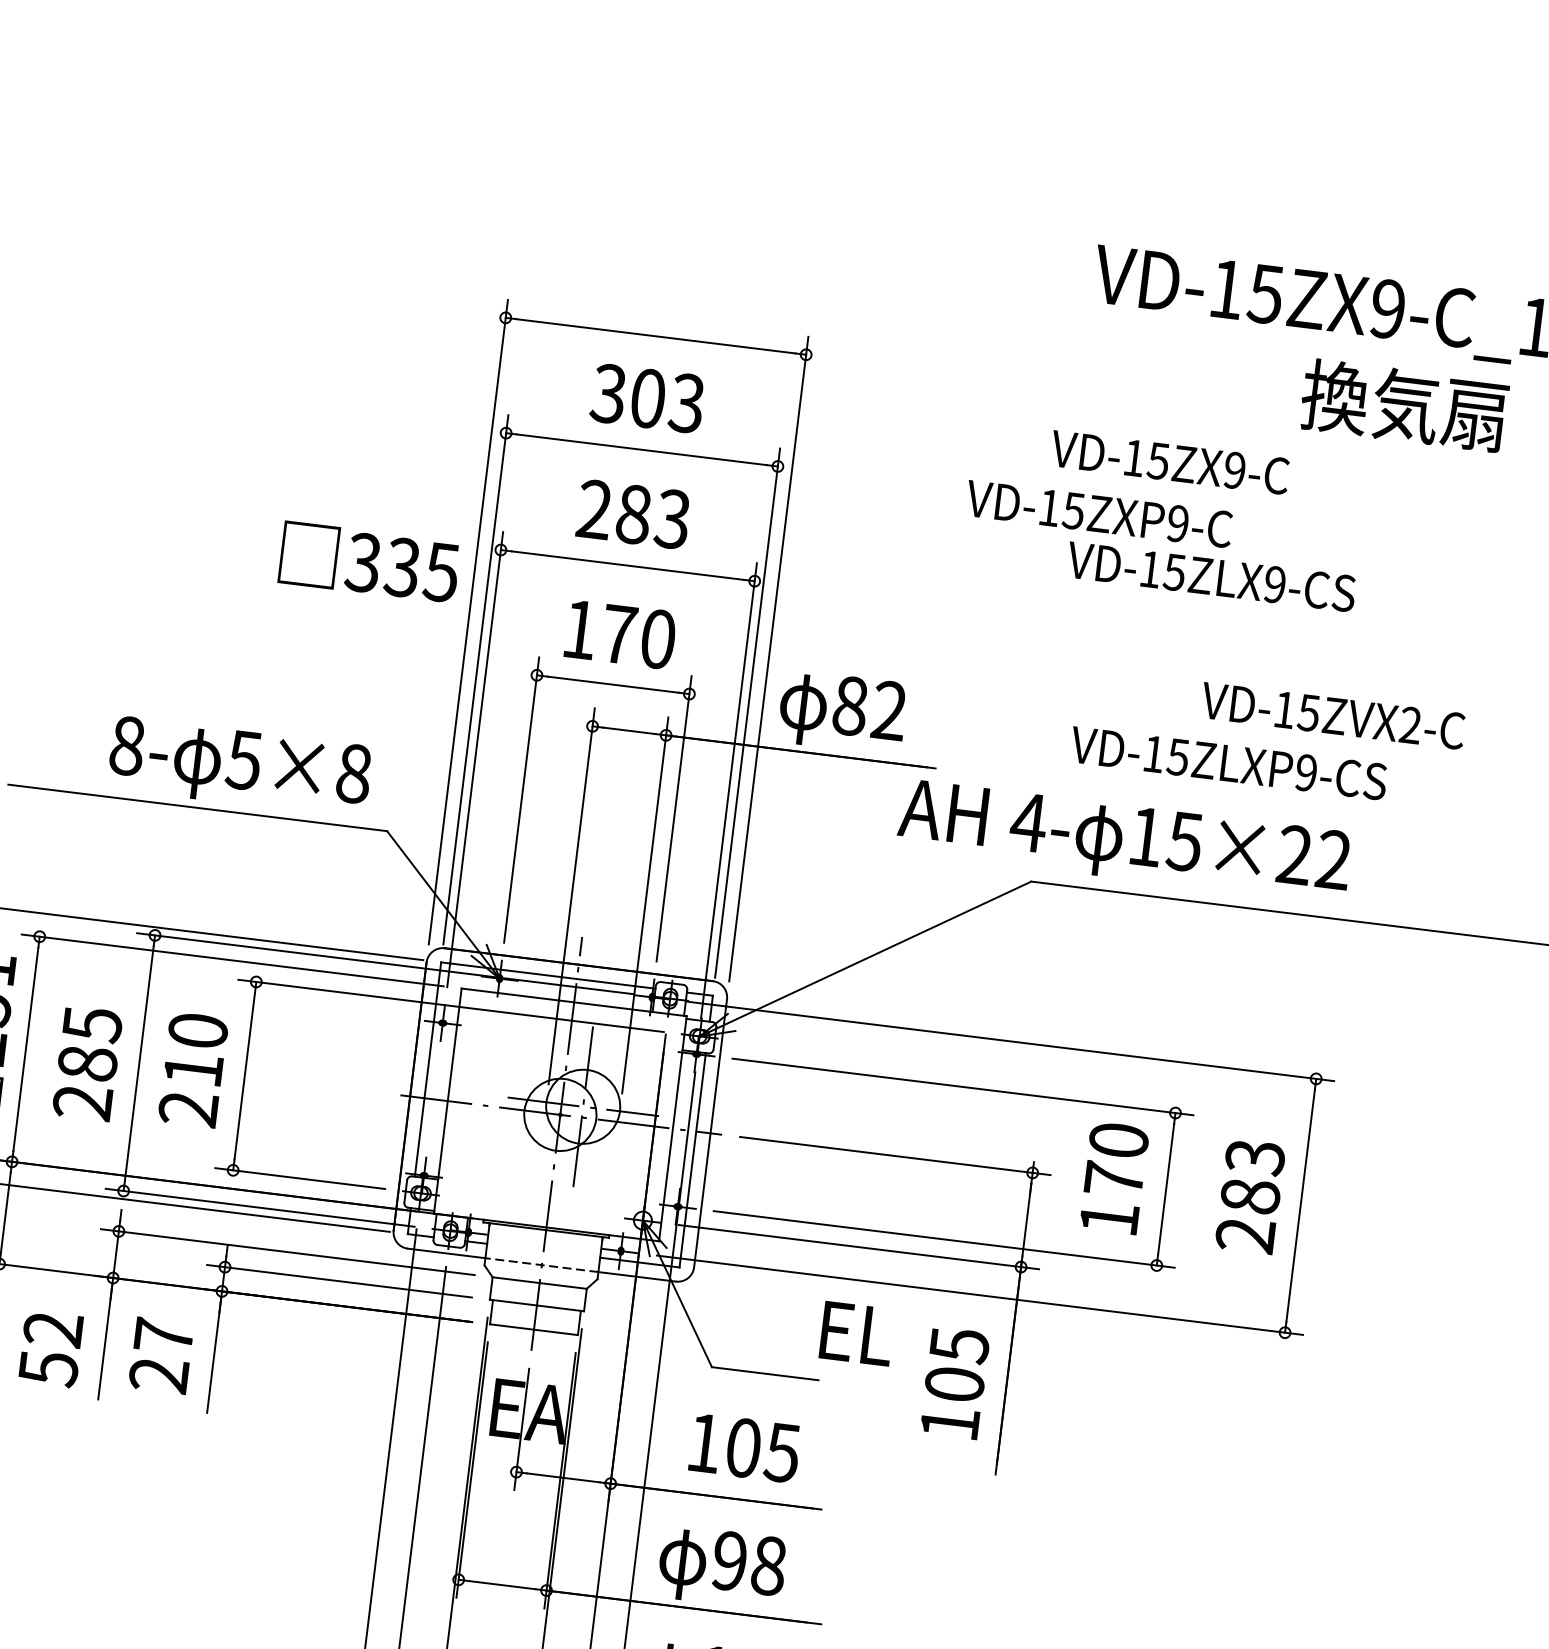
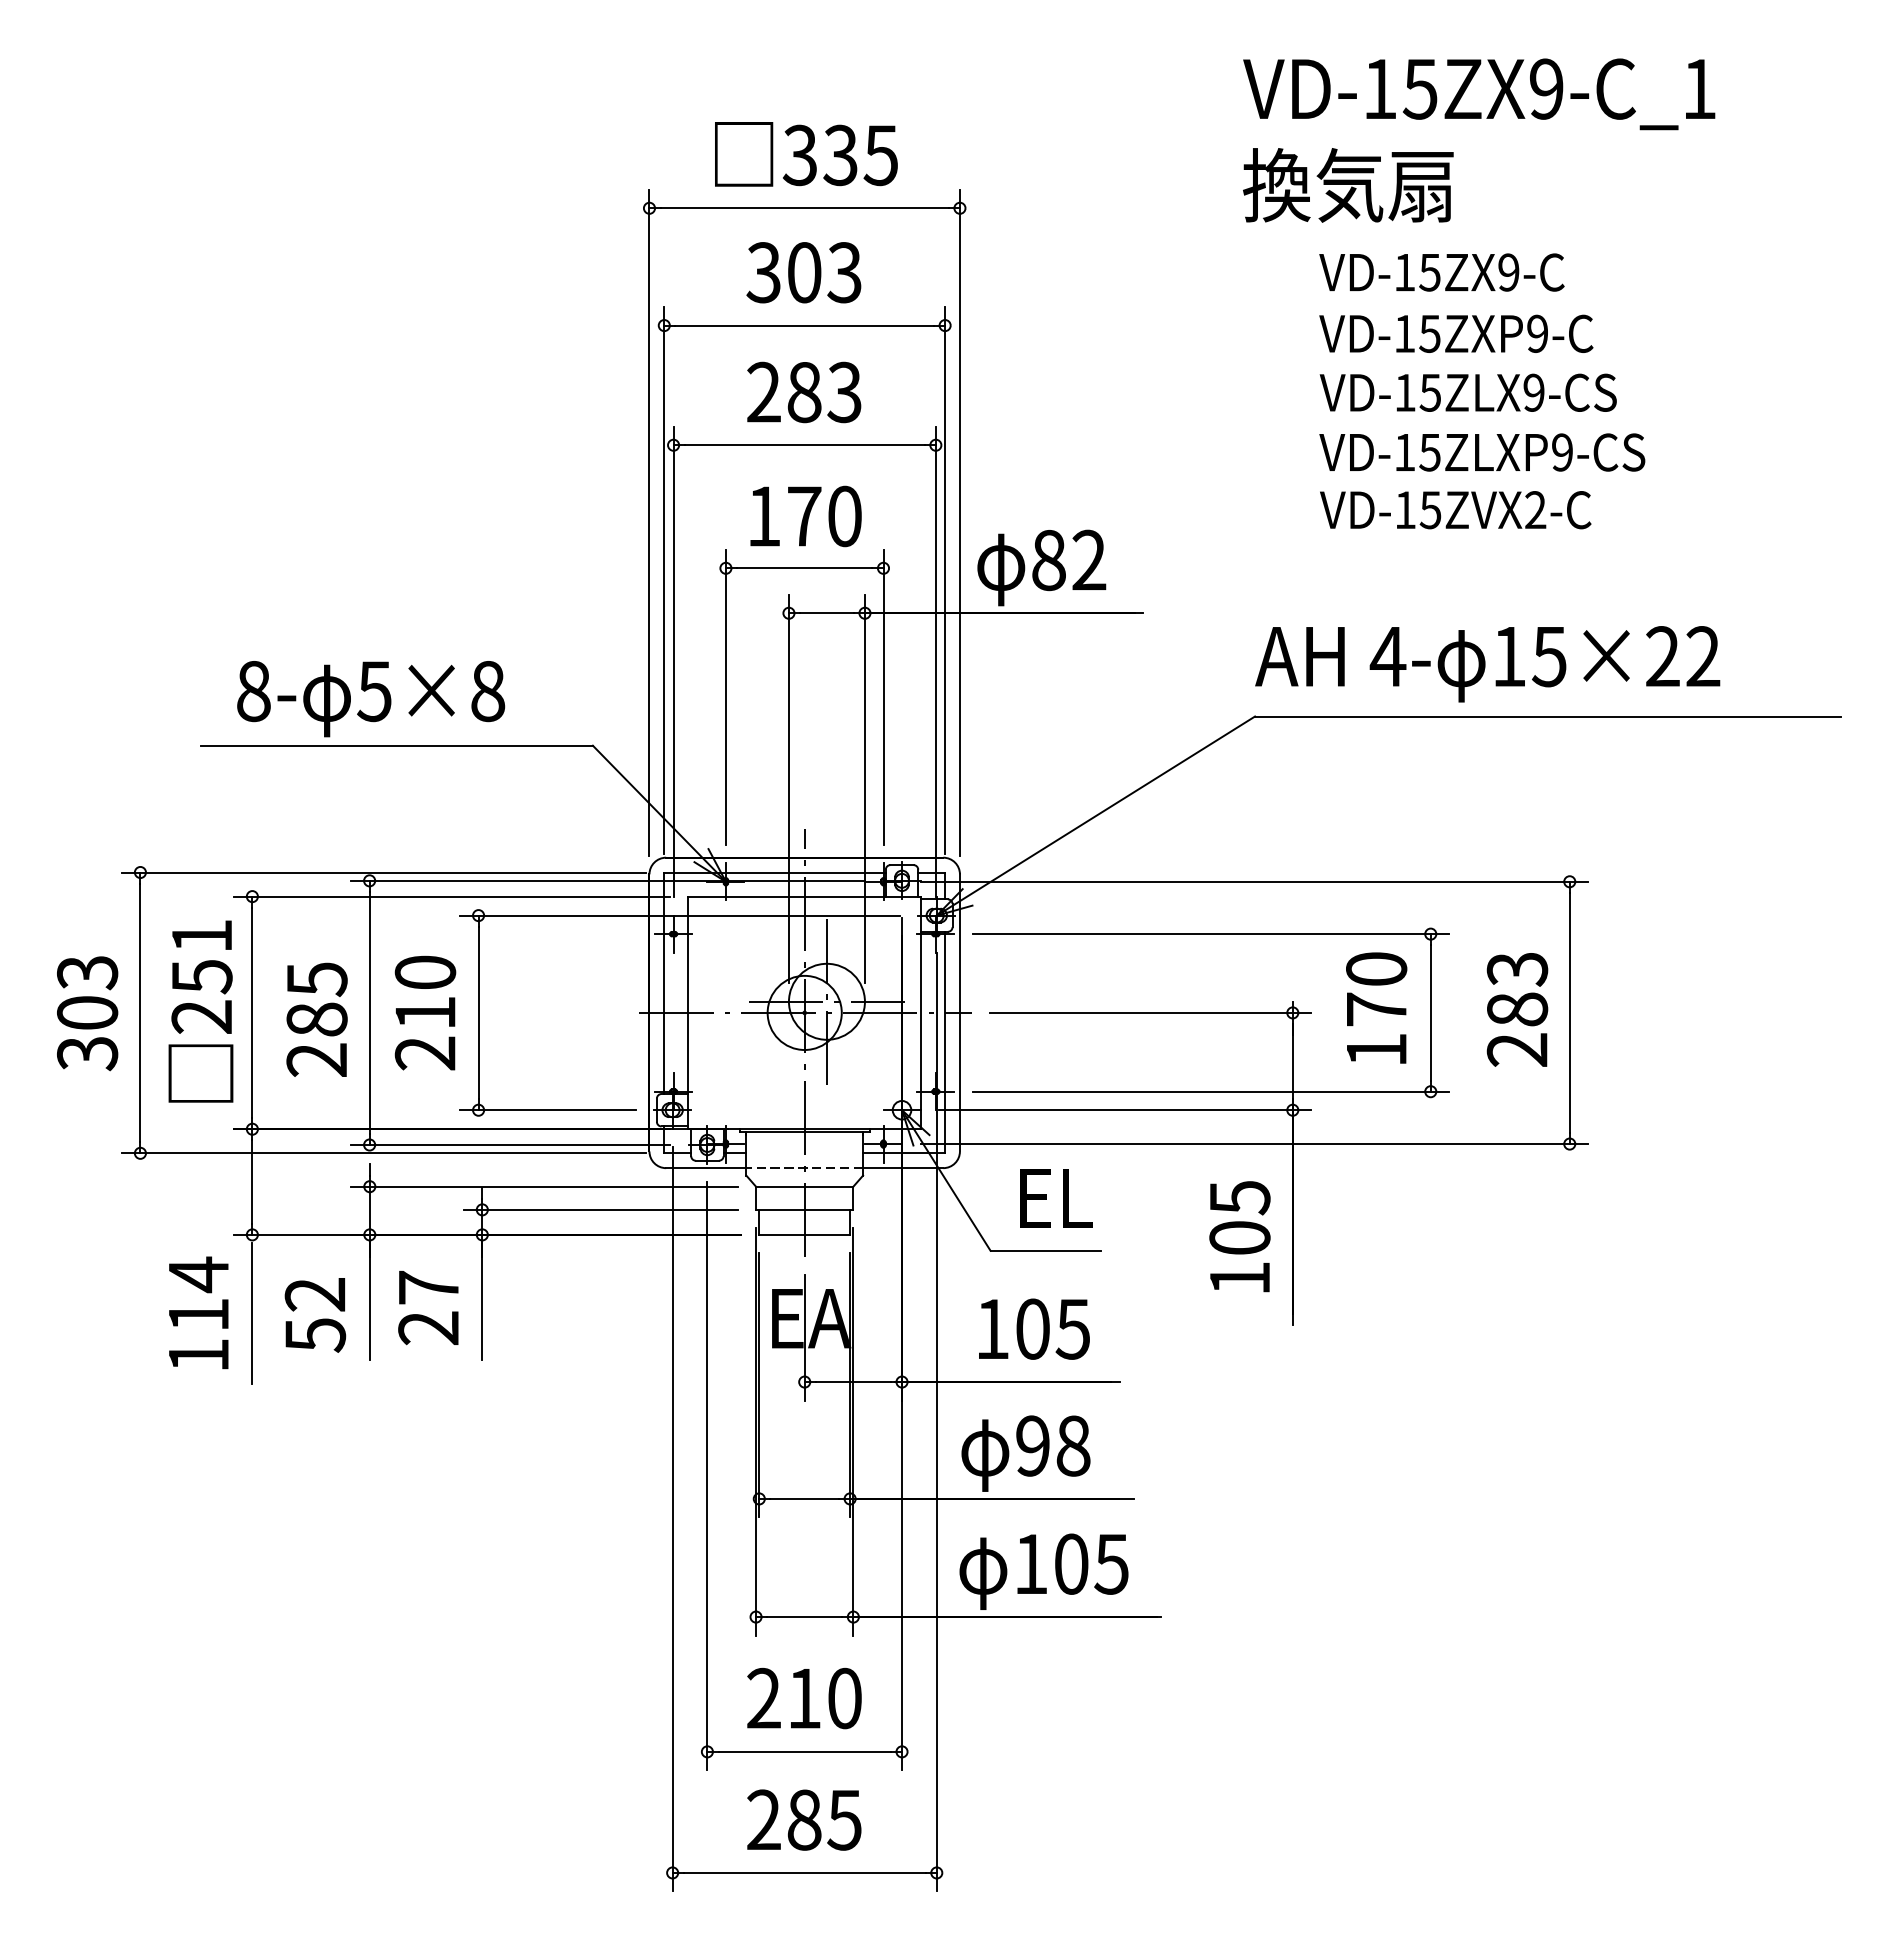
text: (1404, 405) -> (1348, 185), moved
text: (1169, 462) -> (1441, 272), moved
text: (1099, 513) -> (1456, 333), moved
text: (369, 562) -> (806, 154), moved
text: (1210, 576) -> (1467, 392), moved
text: (1332, 716) -> (1455, 510), moved
text: (1228, 763) -> (1482, 452), moved
text: (240, 767) -> (371, 699), moved
text: (1124, 841) -> (1487, 664), moved
text: (857, 1333) -> (1056, 1198), moved

